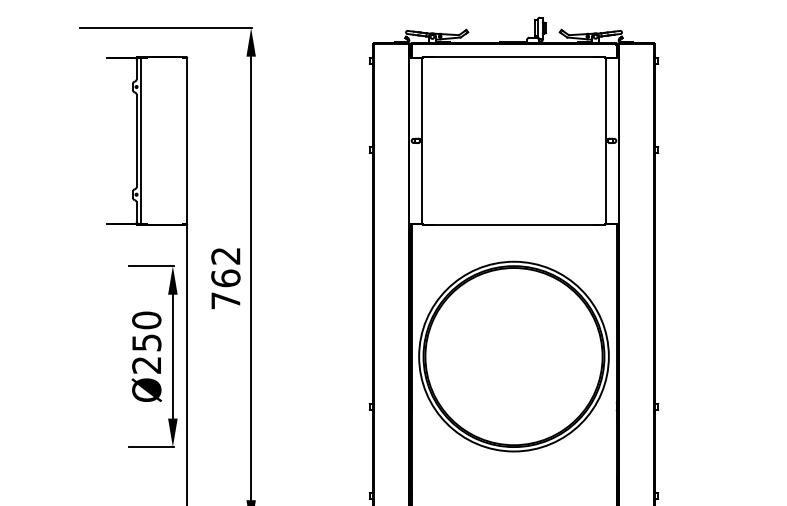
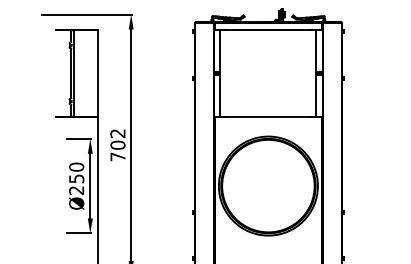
text: (224, 276) -> (117, 144), 762 -> 702

